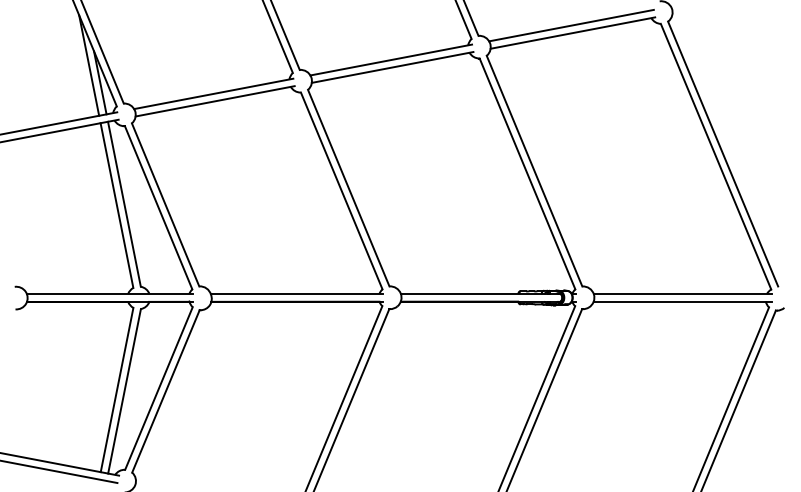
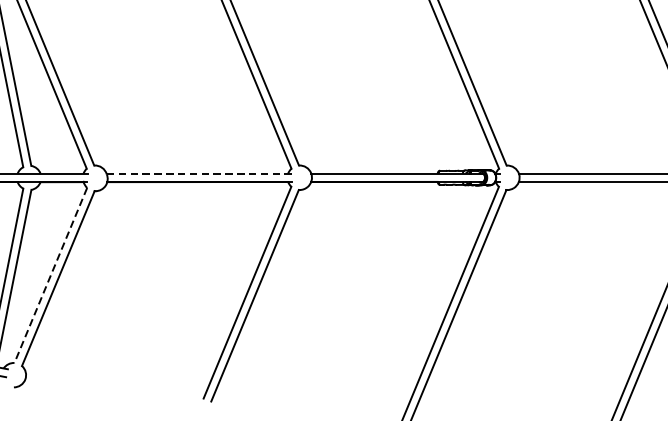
line: (296, 293) -> (198, 173), solid -> dashed
line: (158, 388) -> (50, 275), solid -> dashed

